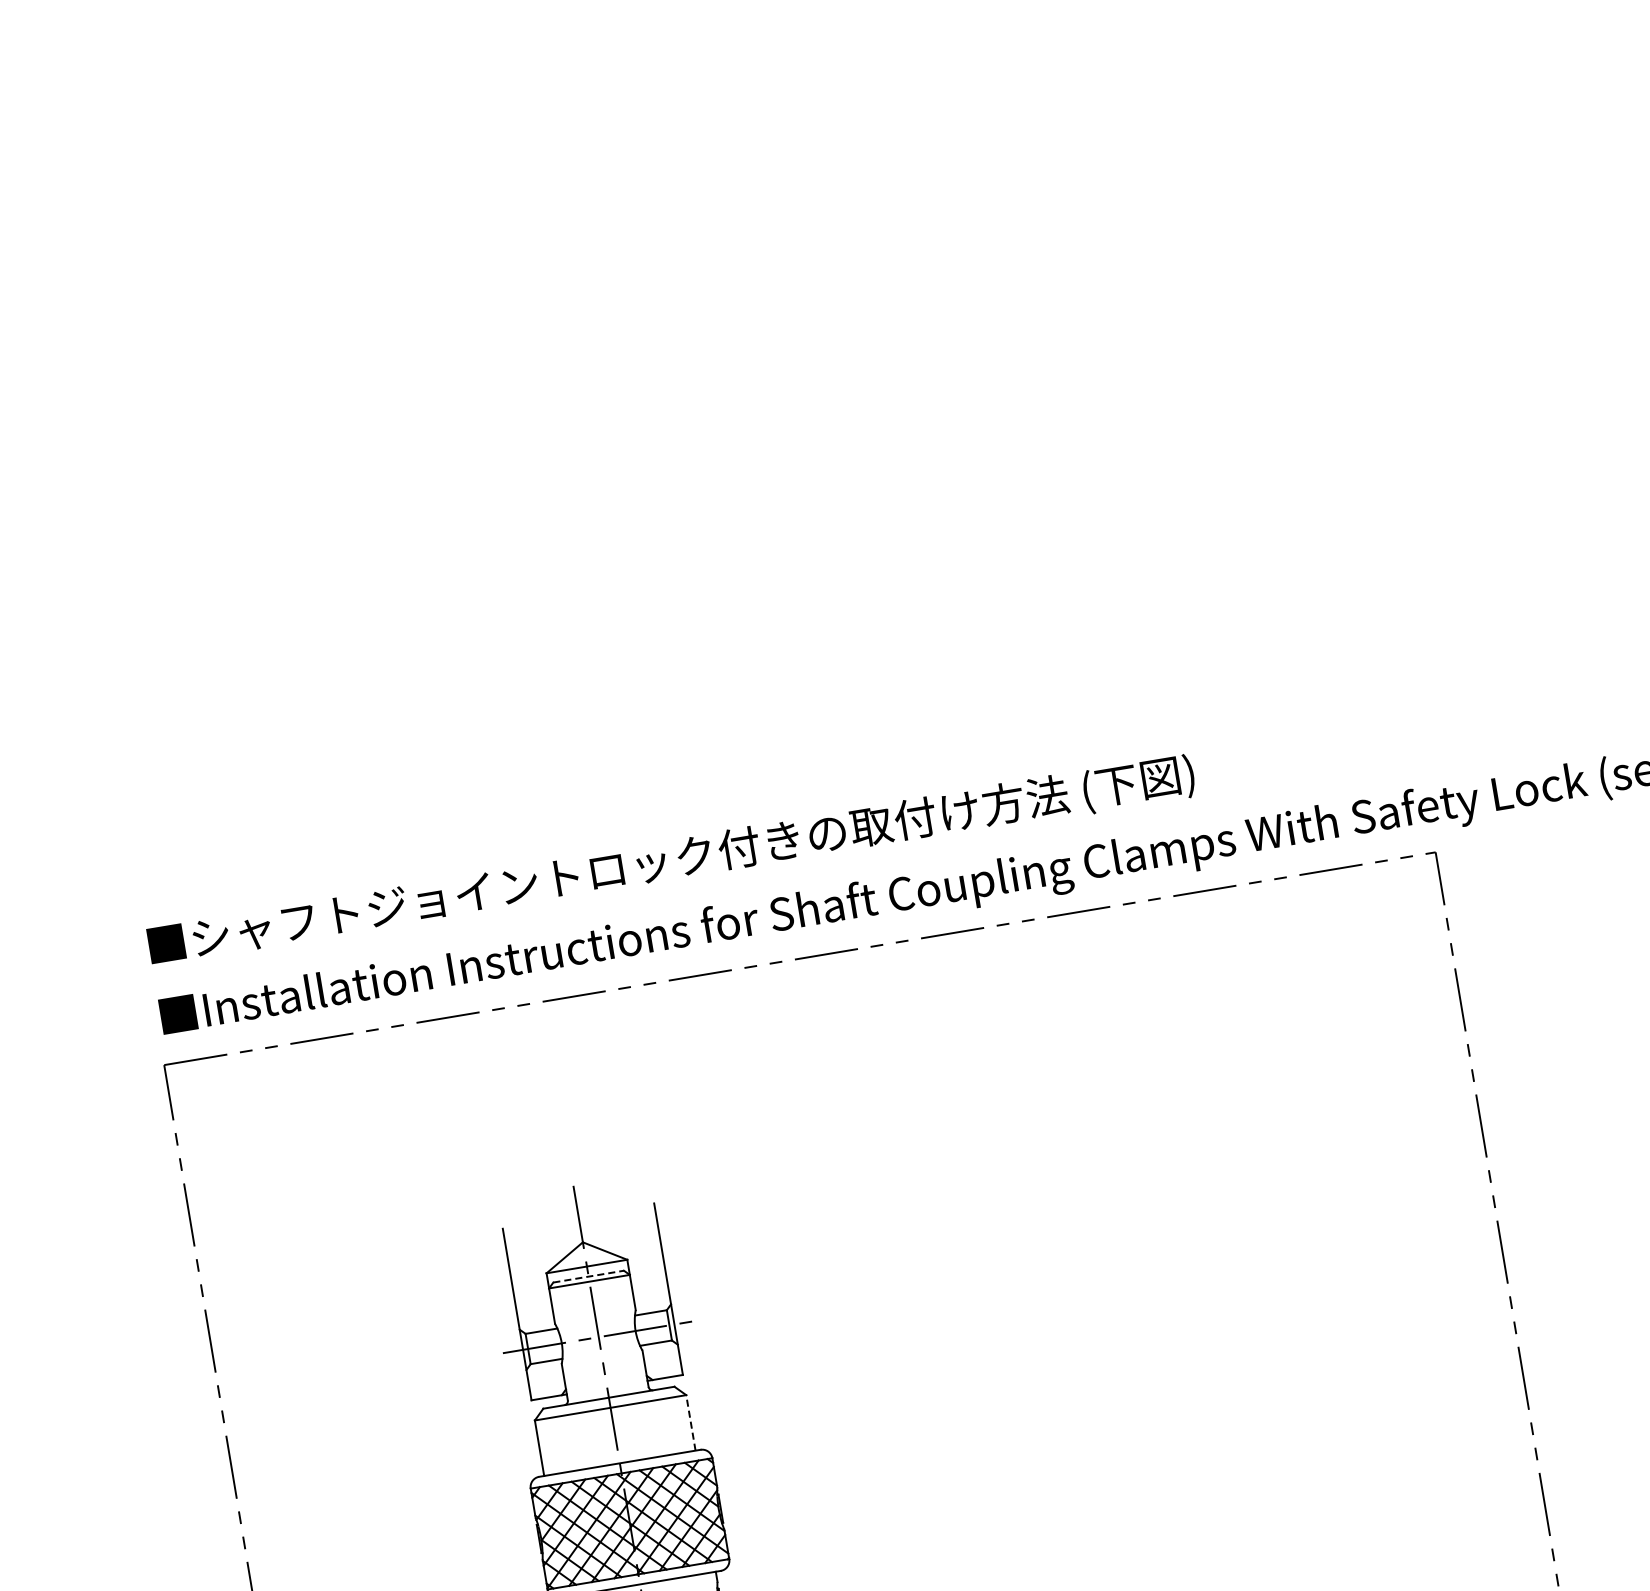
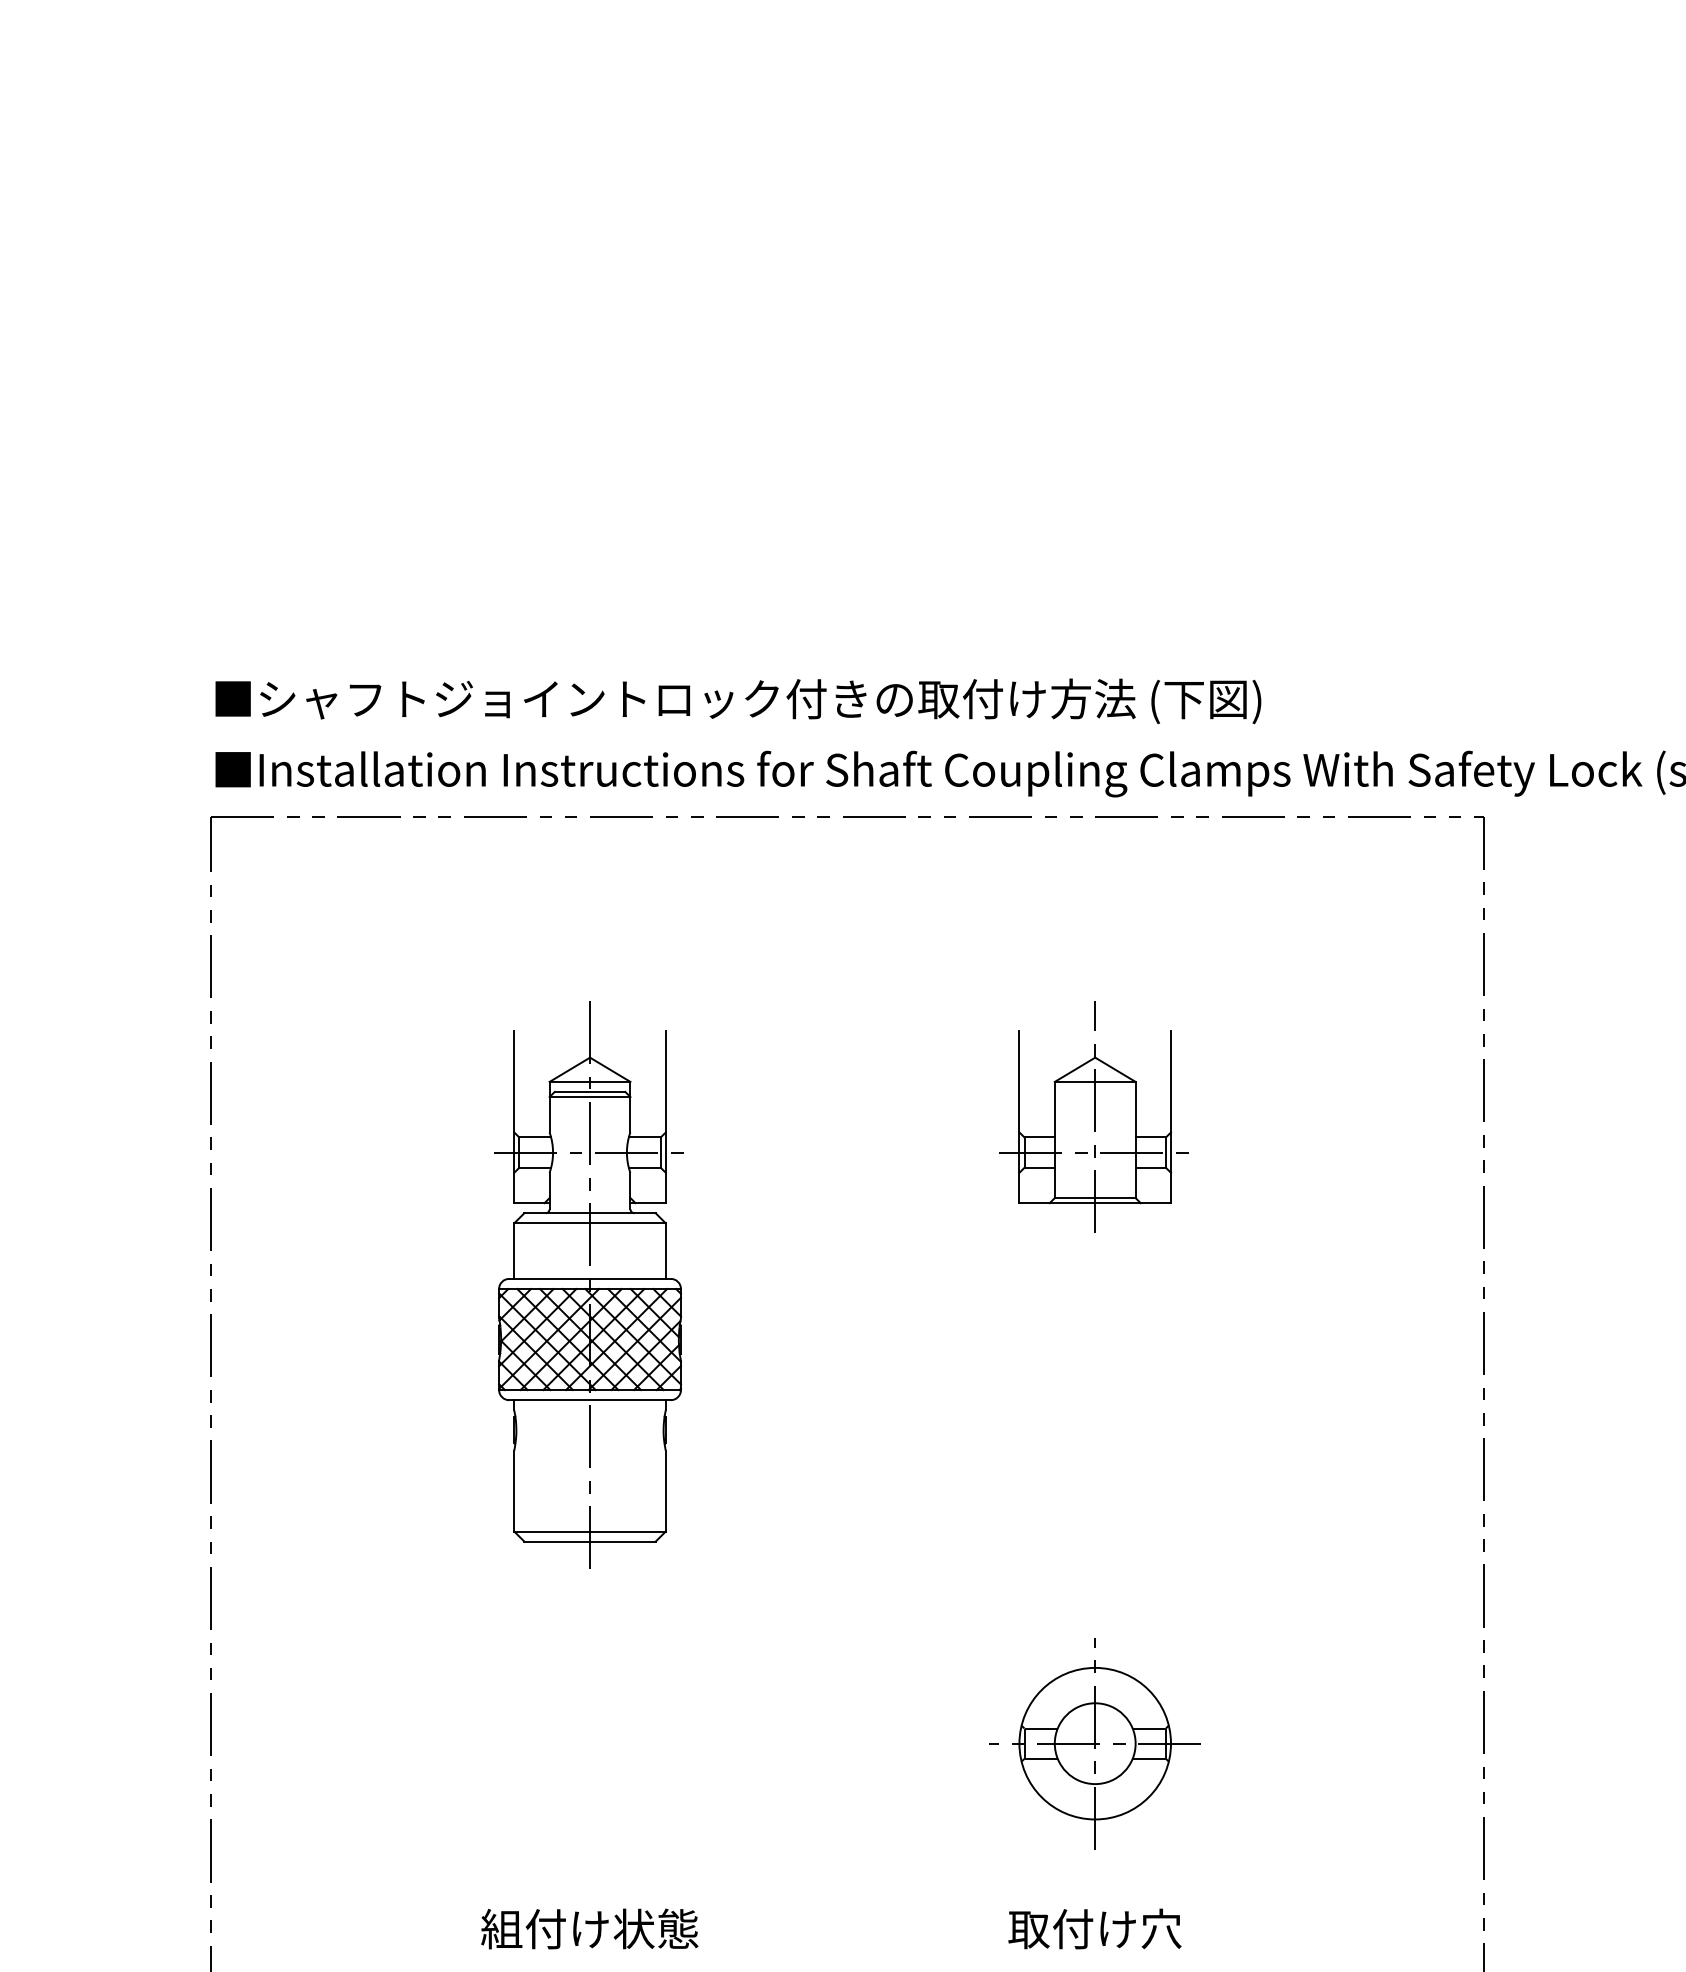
part: (1095, 1216) -> (1093, 1116), added
line: (589, 1277) -> (590, 1092), dashed -> solid
line: (690, 1423) -> (665, 1251), dashed -> solid

